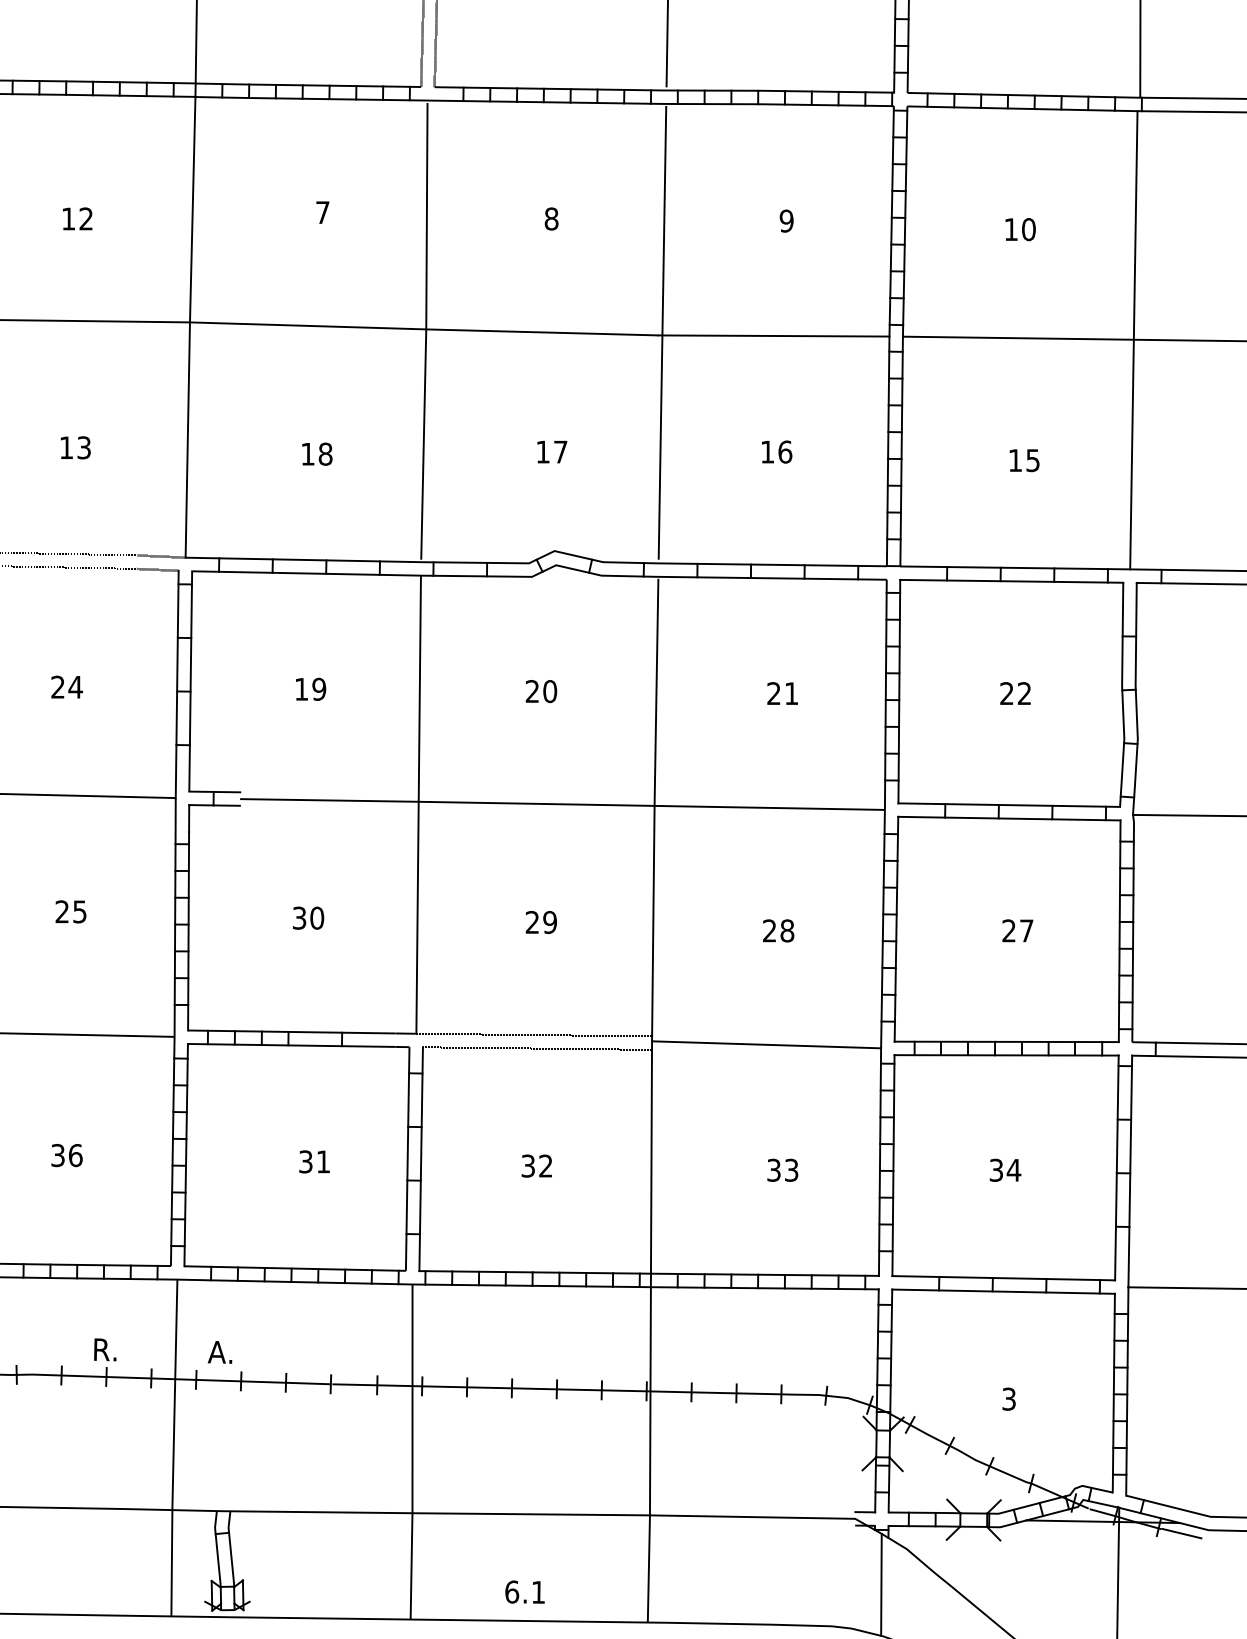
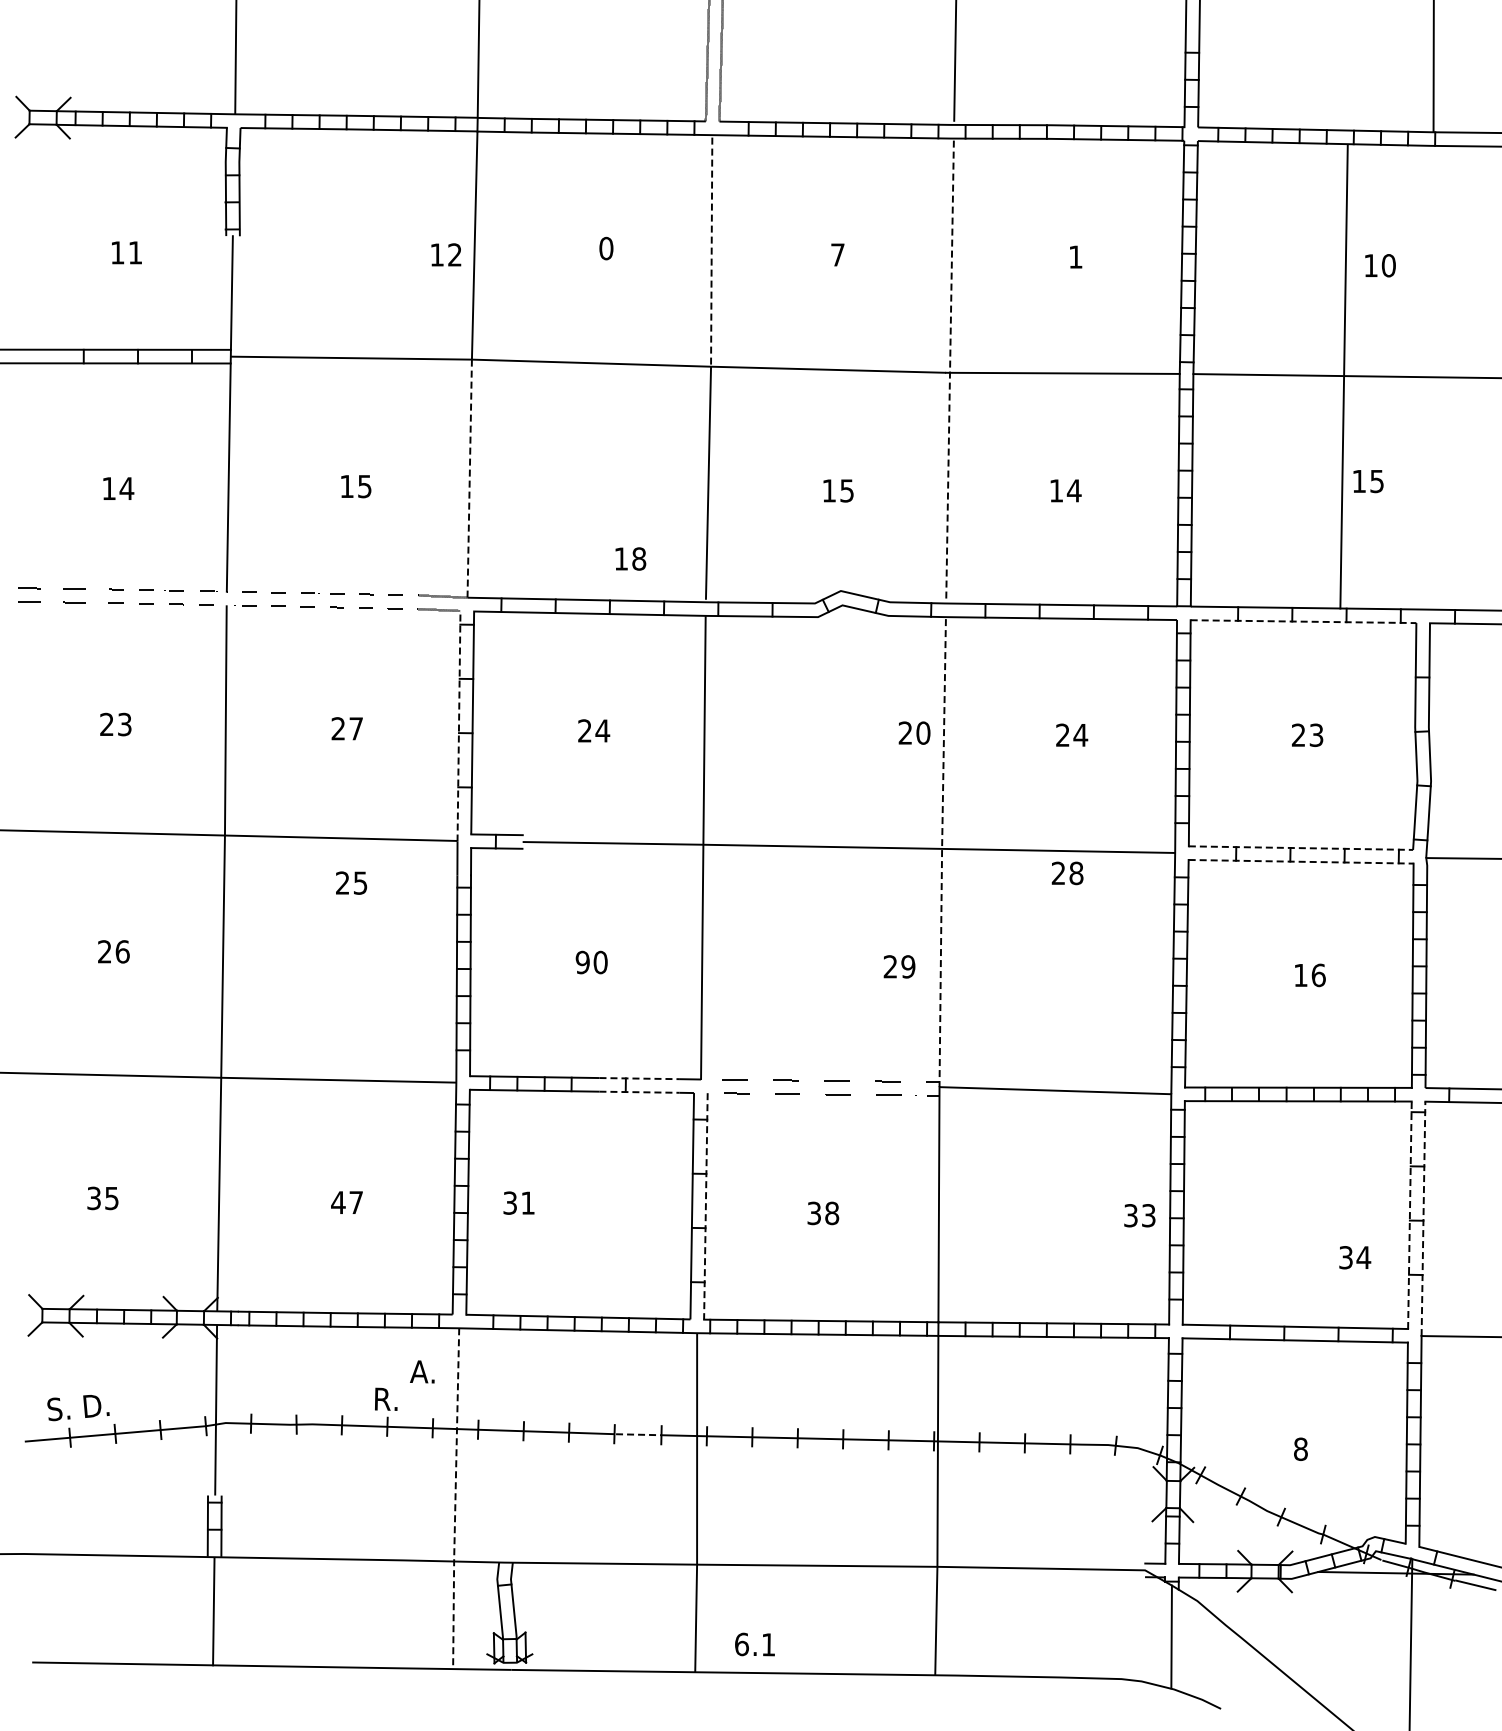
text: (322, 212) -> (606, 248), 7 -> 0
line: (426, 216) -> (711, 252), solid -> dashed
text: (77, 218) -> (446, 254), moved
text: (551, 218) -> (837, 254), 8 -> 7
text: (786, 220) -> (1075, 256), 9 -> 1
text: (1020, 229) -> (1380, 265), moved
line: (662, 333) -> (950, 370), solid -> dashed
line: (1133, 340) -> (1343, 376), moved
line: (187, 440) -> (469, 479), solid -> dashed
text: (83, 446) -> (364, 485), 13 -> 15
text: (560, 451) -> (846, 490), 17 -> 15
text: (784, 451) -> (1073, 490), 16 -> 14
text: (317, 453) -> (630, 558), moved
text: (1024, 460) -> (1368, 481), moved
line: (1011, 581) -> (1303, 621), solid -> dashed
line: (177, 683) -> (459, 725), solid -> dashed
text: (74, 686) -> (355, 728), 24 -> 27
text: (311, 688) -> (594, 730), 19 -> 24
text: (541, 690) -> (914, 732), moved
text: (791, 693) -> (1080, 735), 21 -> 24
text: (1024, 693) -> (1316, 735), 22 -> 23
line: (1009, 805) -> (1301, 848), solid -> dashed
line: (654, 809) -> (942, 852), solid -> dashed
line: (1009, 818) -> (1301, 861), solid -> dashed
text: (70, 911) -> (351, 882), moved
text: (299, 918) -> (582, 962), 30 -> 90
text: (541, 922) -> (899, 966), moved
text: (778, 931) -> (1067, 873), moved
text: (1017, 931) -> (1309, 975), 27 -> 16
line: (356, 1032) -> (640, 1078), solid -> dashed
line: (356, 1046) -> (640, 1092), solid -> dashed
text: (67, 1155) -> (347, 1202), 36 -> 47
line: (420, 1159) -> (705, 1206), solid -> dashed
text: (314, 1161) -> (518, 1202), moved
text: (546, 1166) -> (832, 1213), 32 -> 38
line: (1116, 1168) -> (1409, 1215), solid -> dashed
text: (782, 1170) -> (1139, 1215), moved
text: (1005, 1170) -> (1355, 1257), moved
line: (1130, 1171) -> (1423, 1218), solid -> dashed
text: (220, 1351) -> (422, 1371), moved
line: (354, 1384) -> (638, 1434), solid -> dashed
text: (1008, 1398) -> (1300, 1448), 3 -> 8
line: (173, 1448) -> (455, 1499), solid -> dashed
text: (524, 1592) -> (754, 1644), moved

